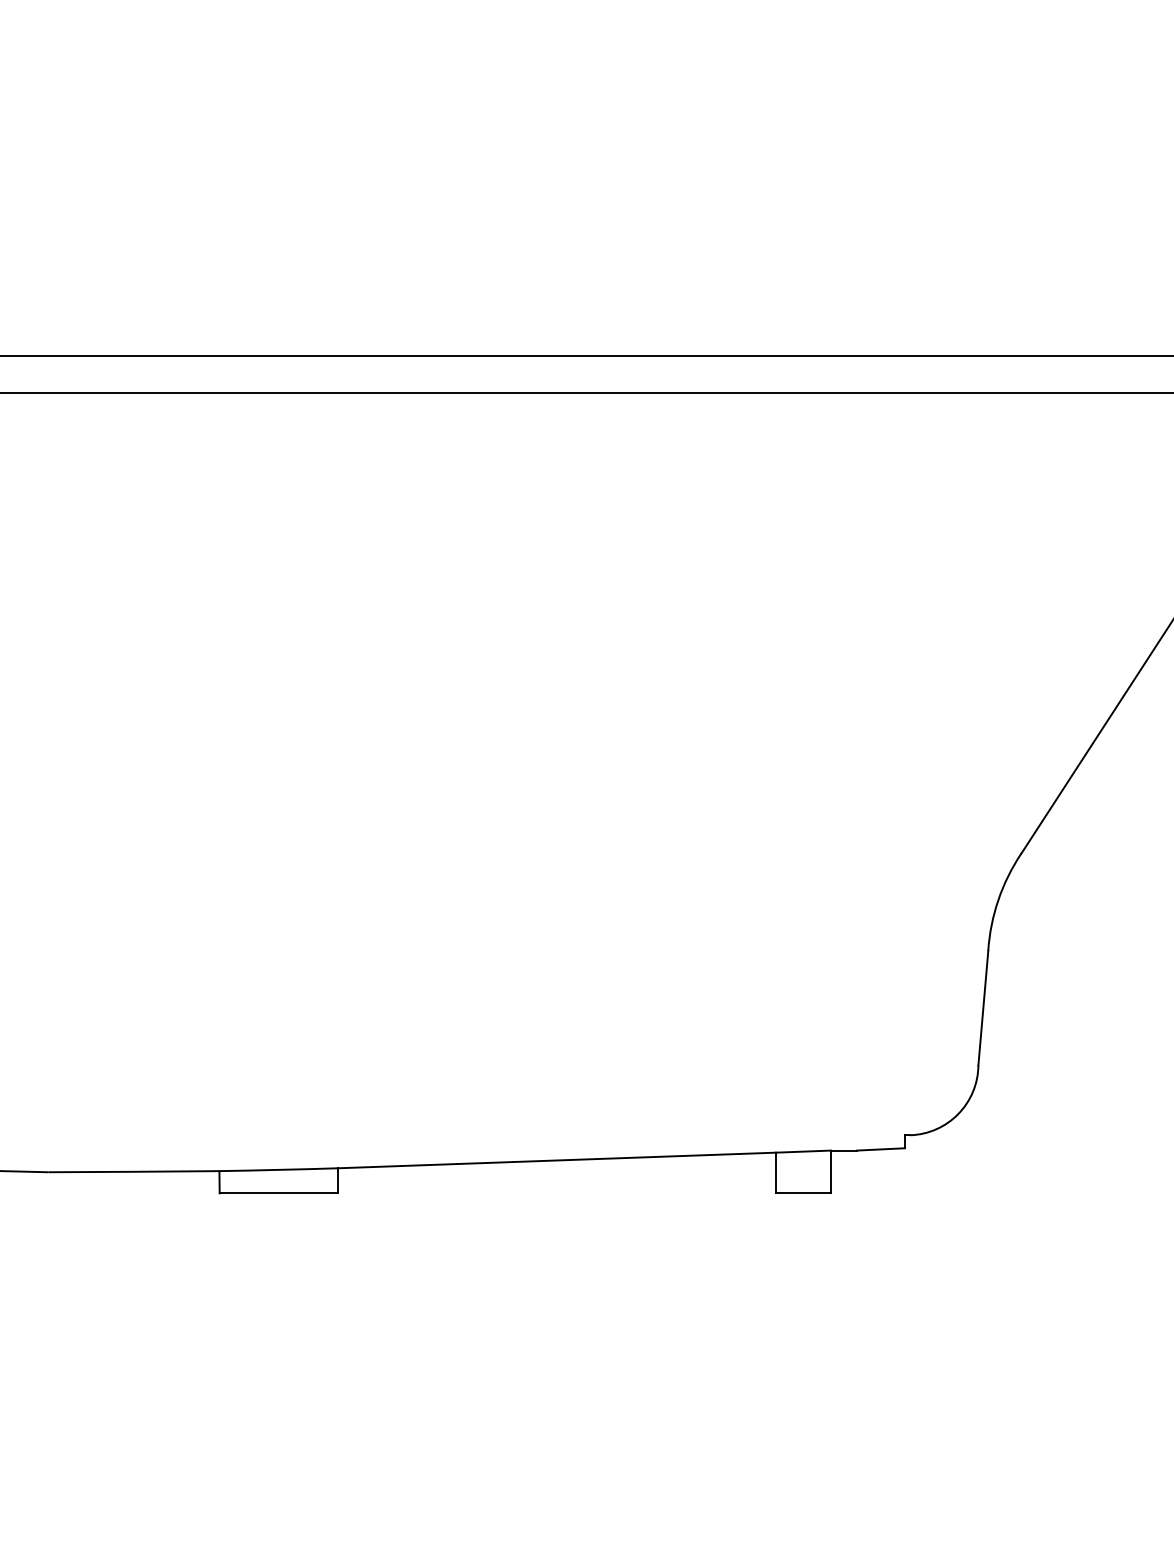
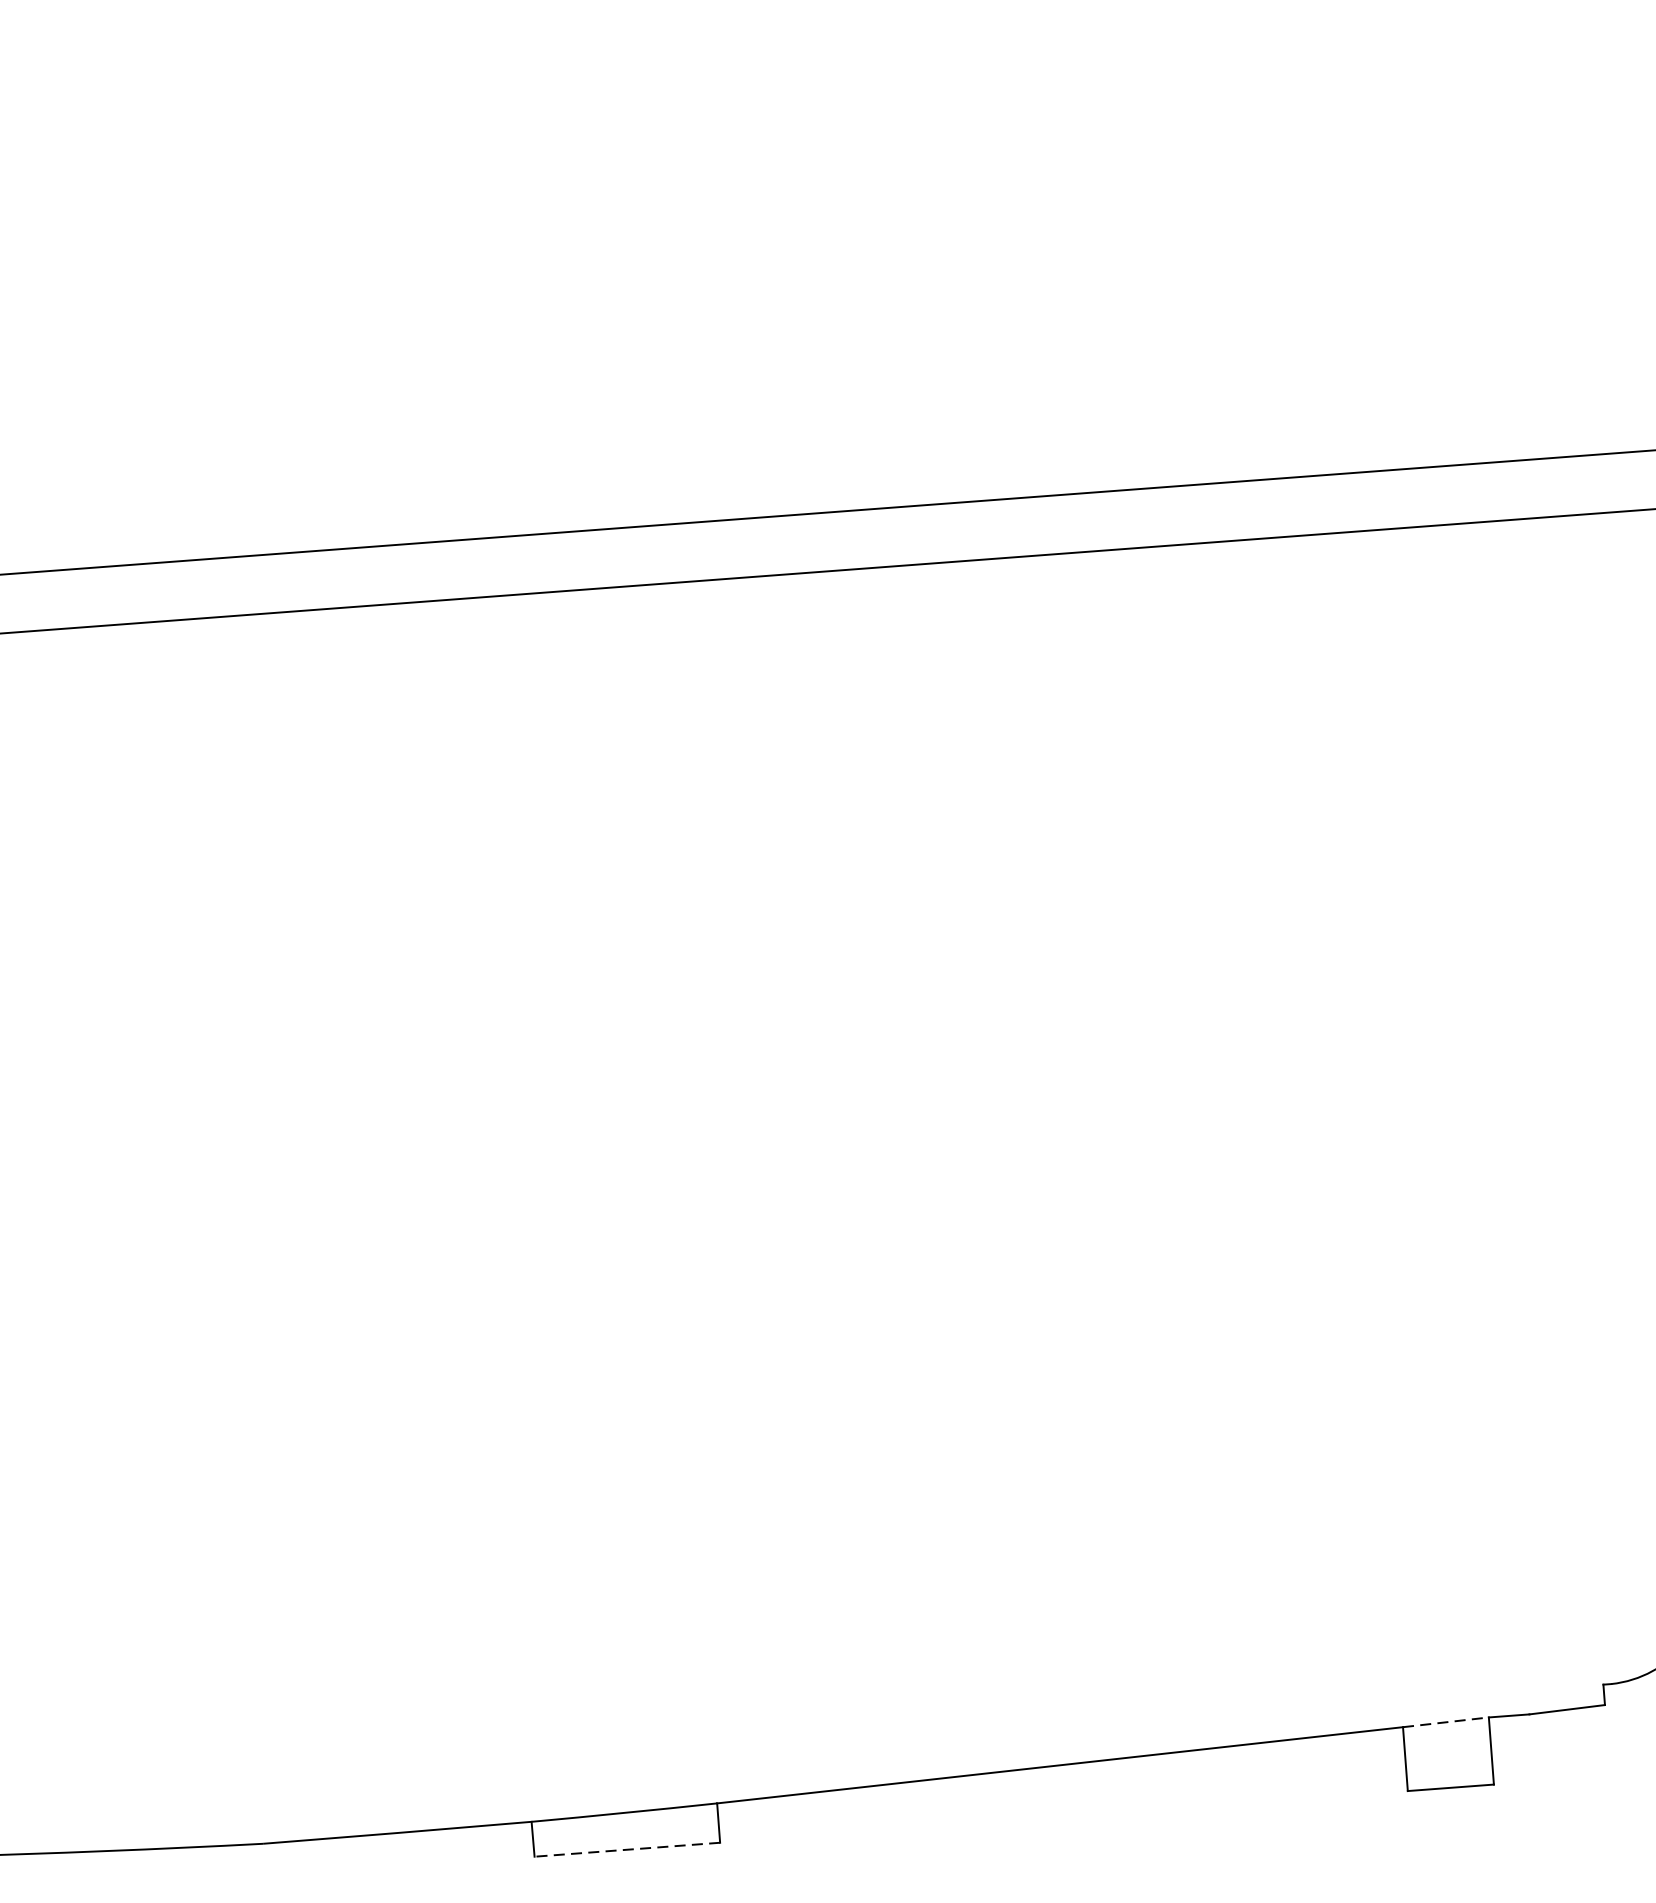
line: (804, 1151) -> (1447, 1721), solid -> dashed
line: (278, 1193) -> (626, 1849), solid -> dashed

